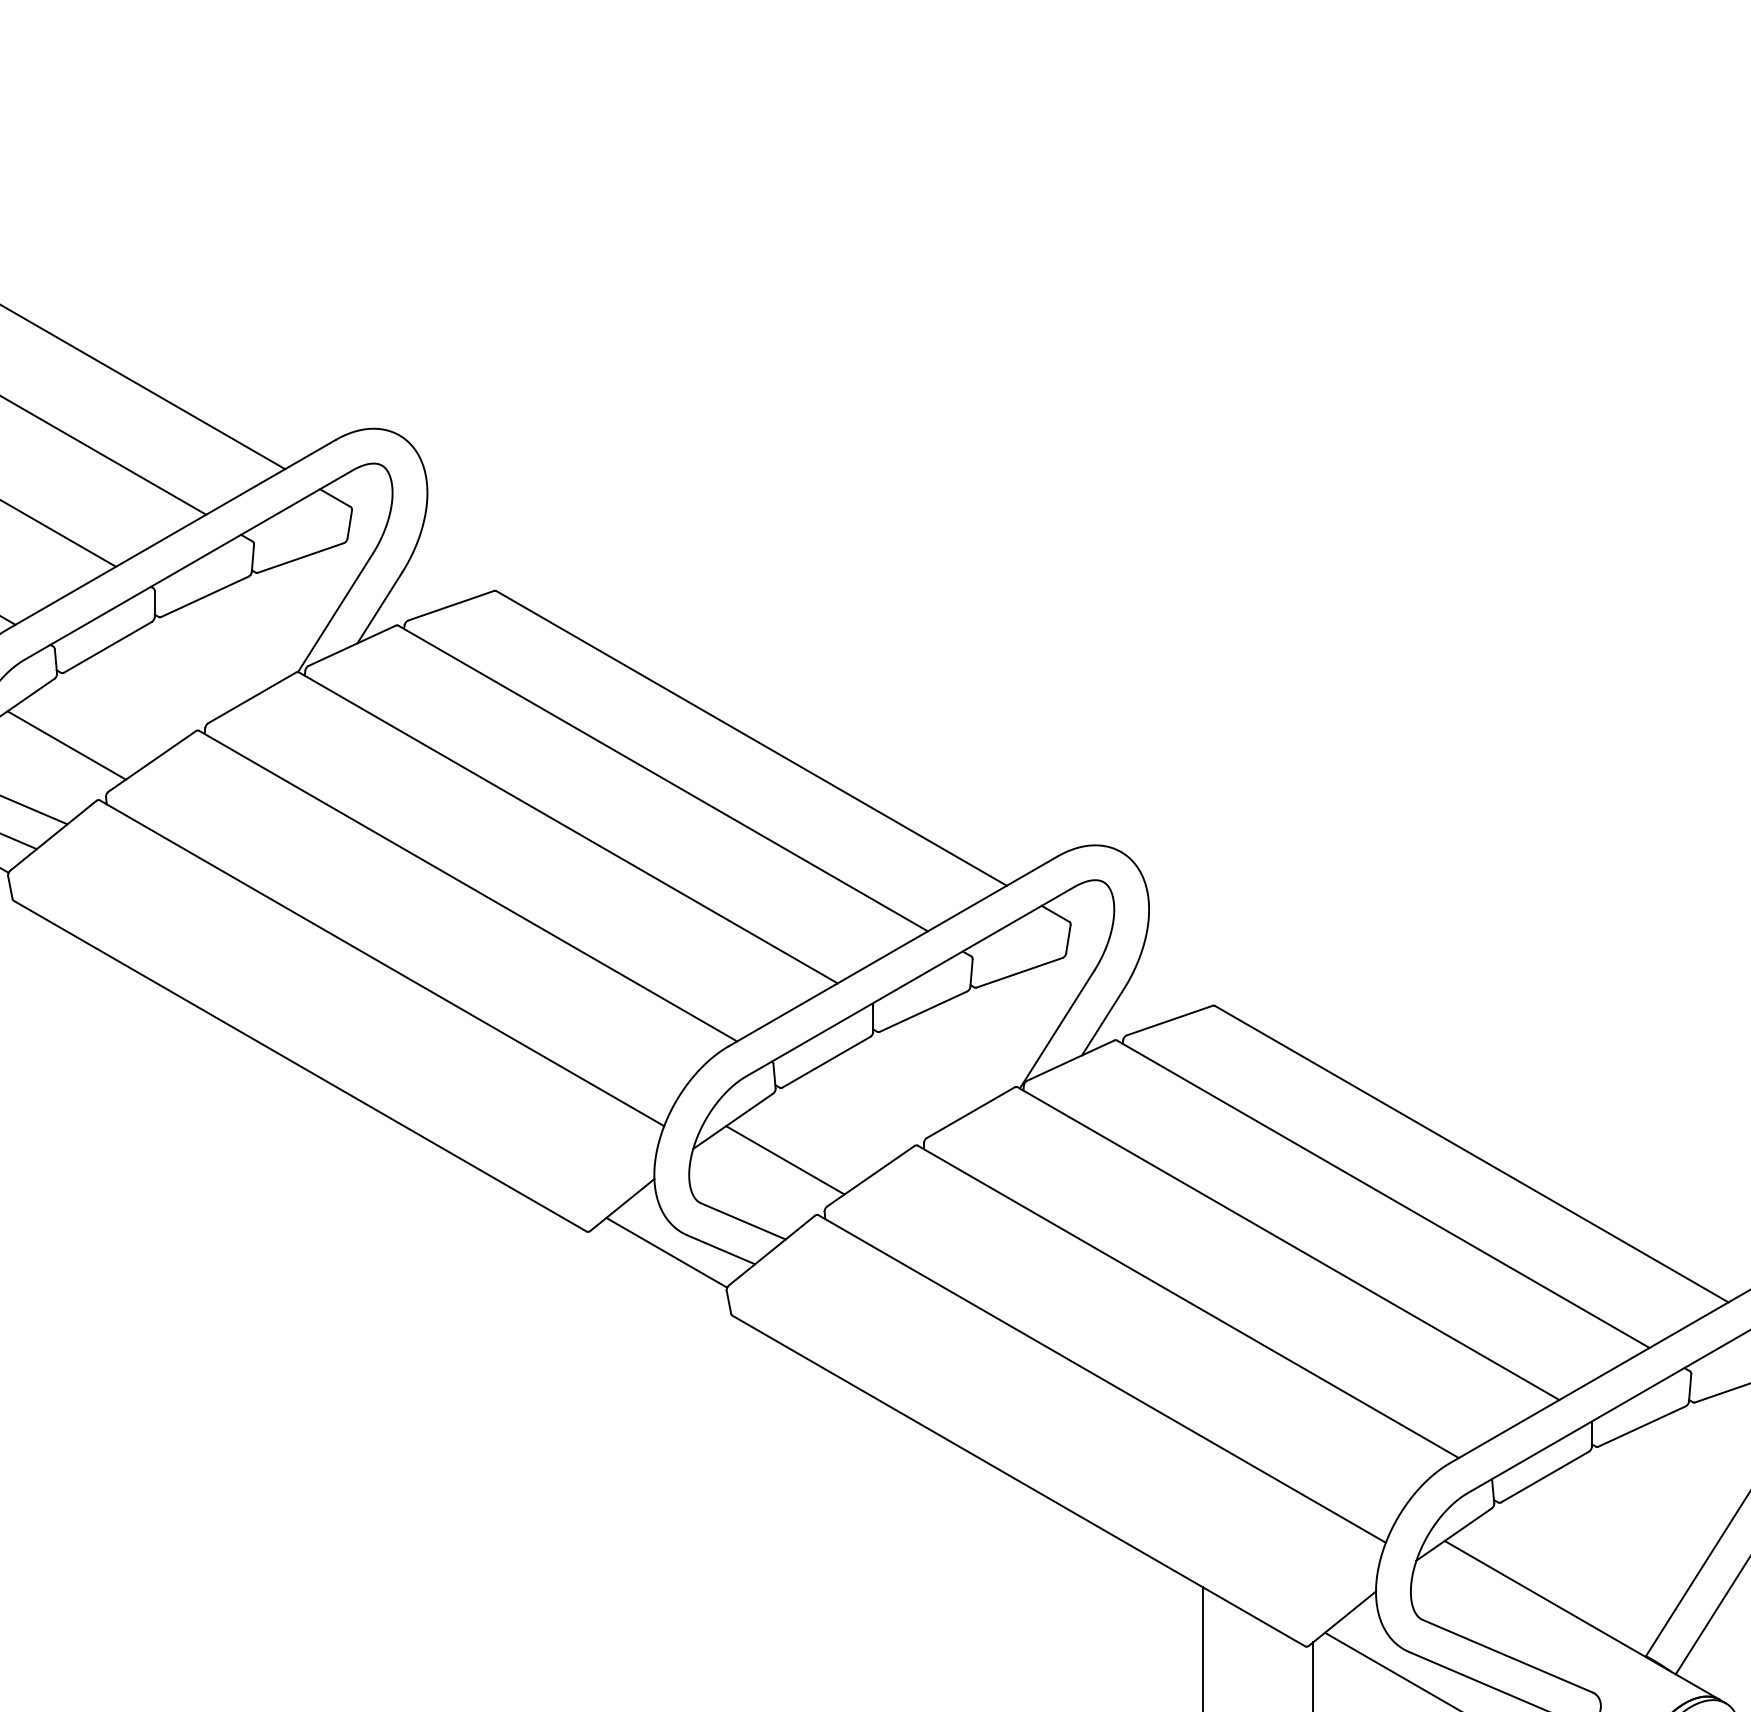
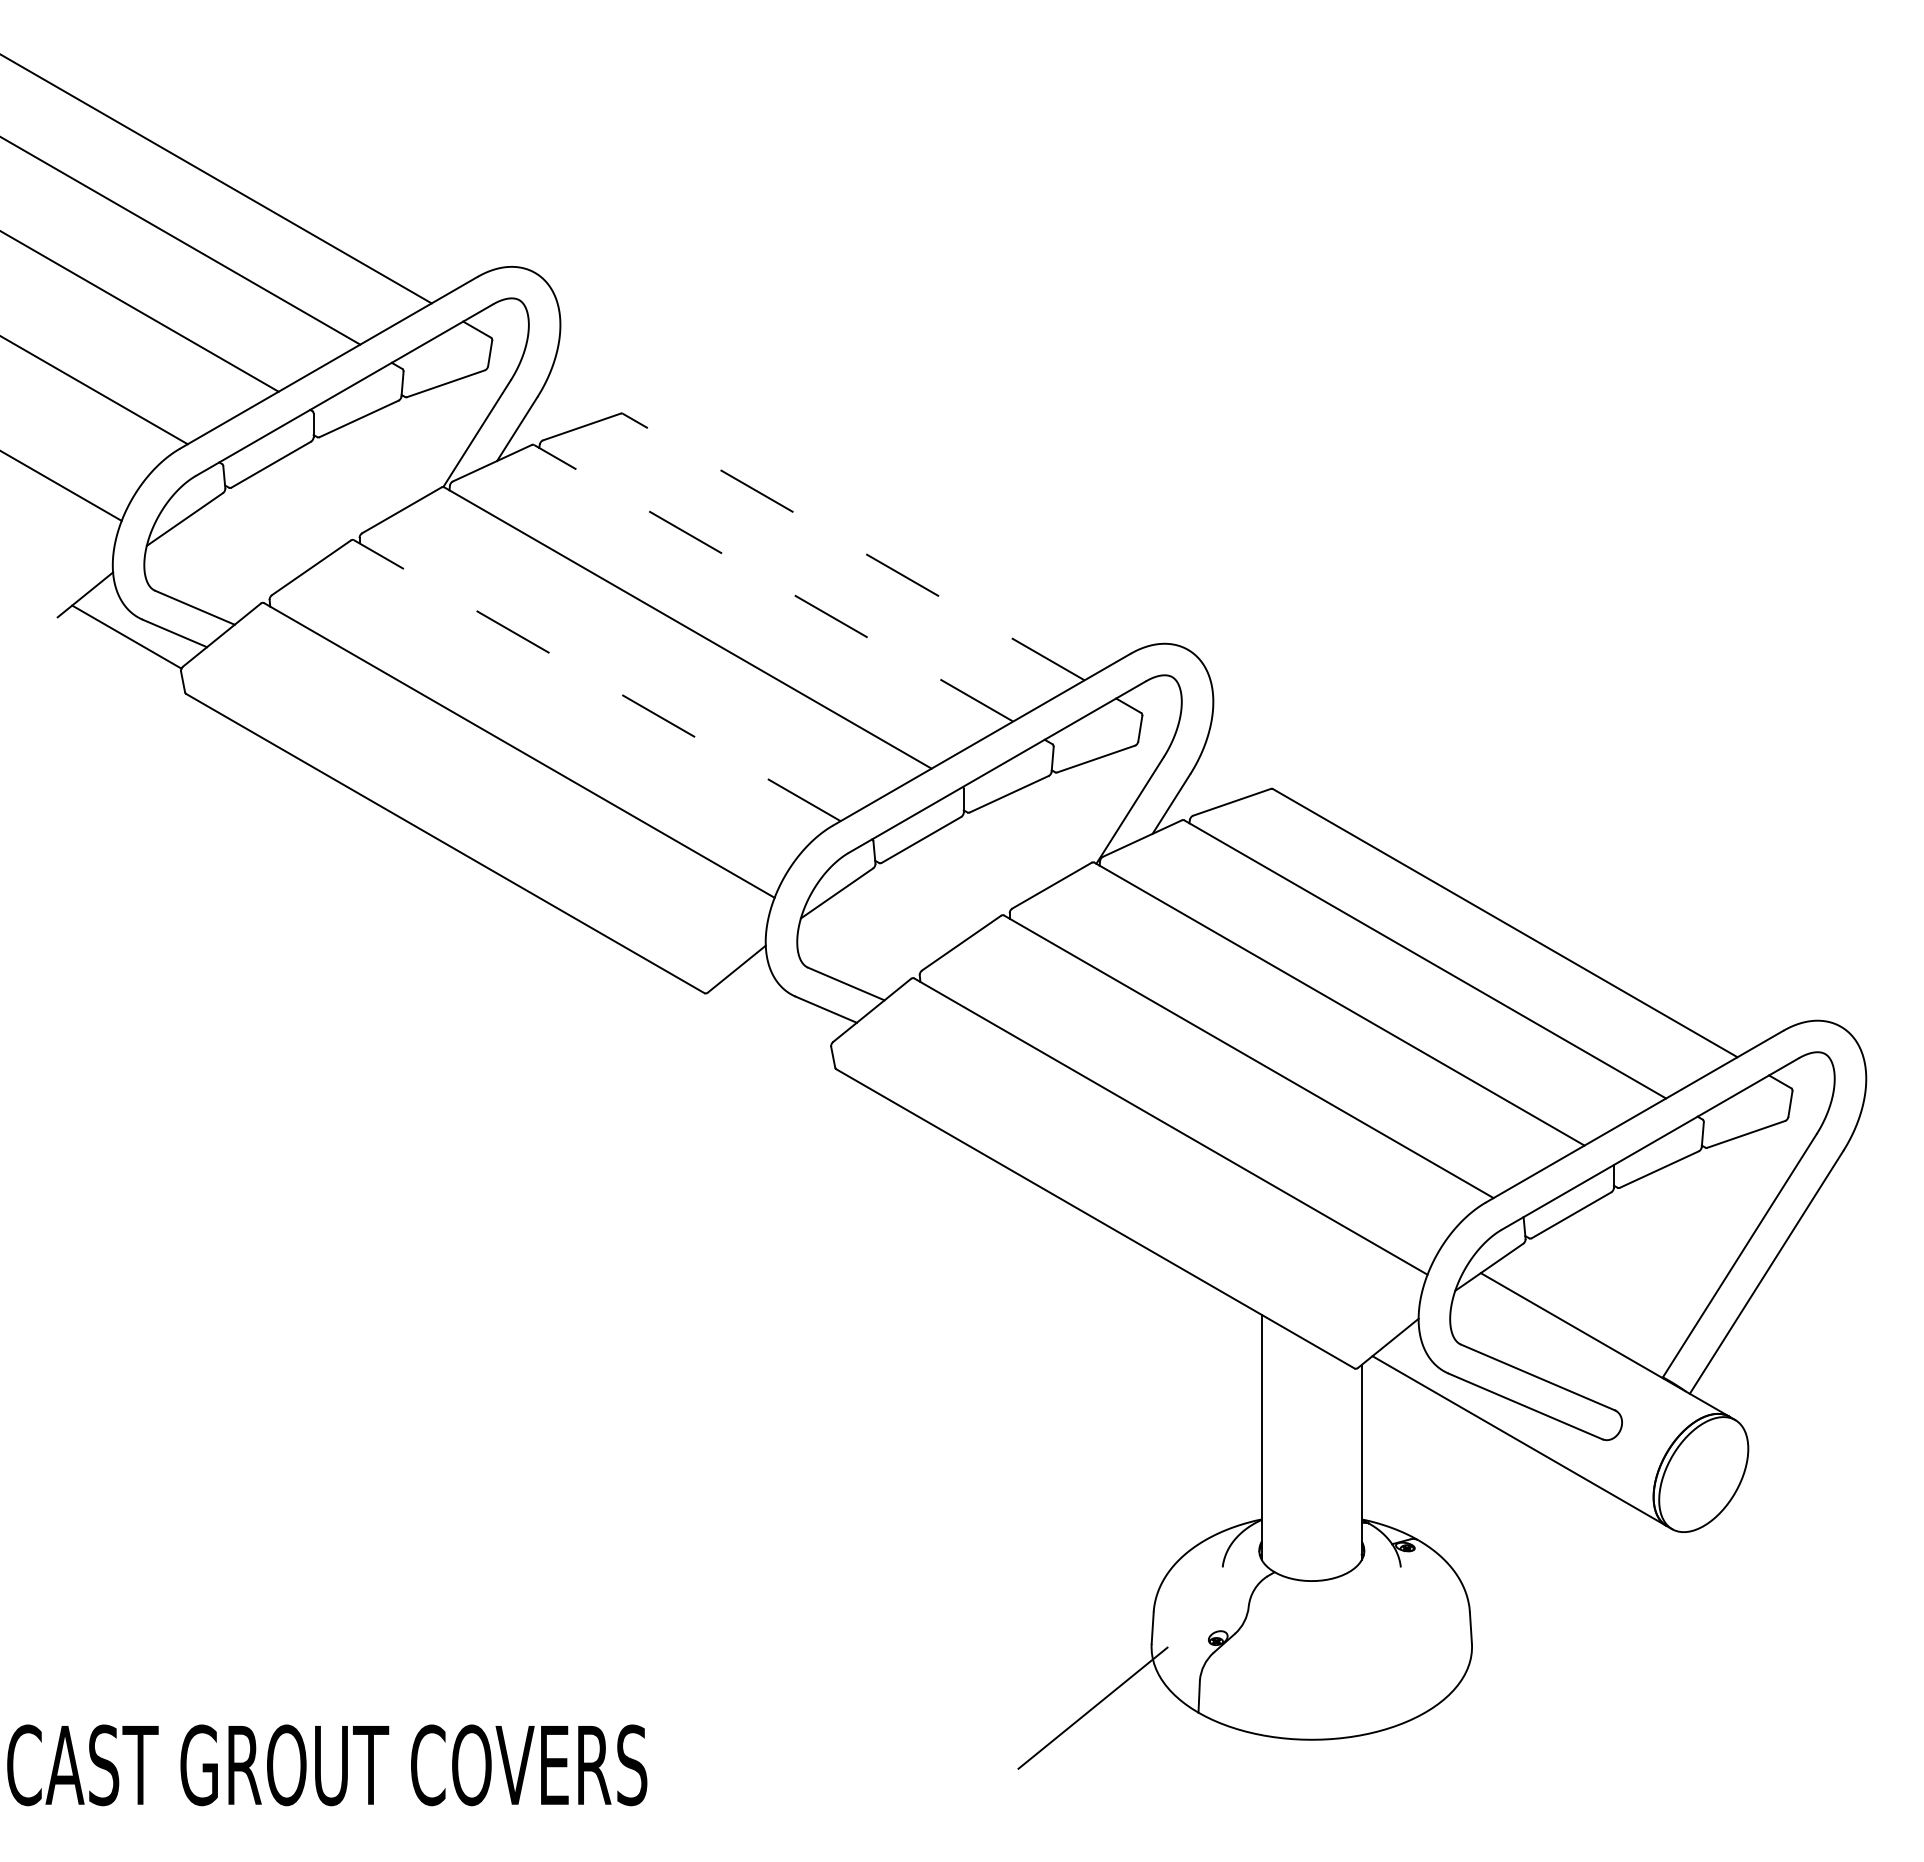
line: (751, 738) -> (853, 547), solid -> dashed
line: (66, 745) -> (233, 553), removed
line: (662, 778) -> (773, 583), solid -> dashed
line: (467, 885) -> (596, 680), solid -> dashed
line: (784, 1160) -> (883, 928), removed
line: (666, 1252) -> (776, 1012), removed

